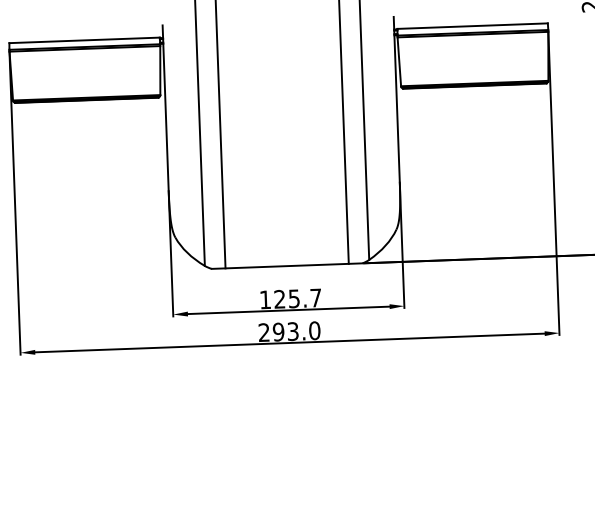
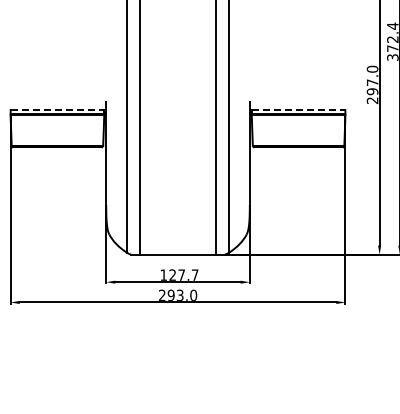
line: (472, 25) -> (298, 109), solid -> dashed
line: (84, 39) -> (57, 109), solid -> dashed
text: (293, 297) -> (181, 274), 125.7 -> 127.7

